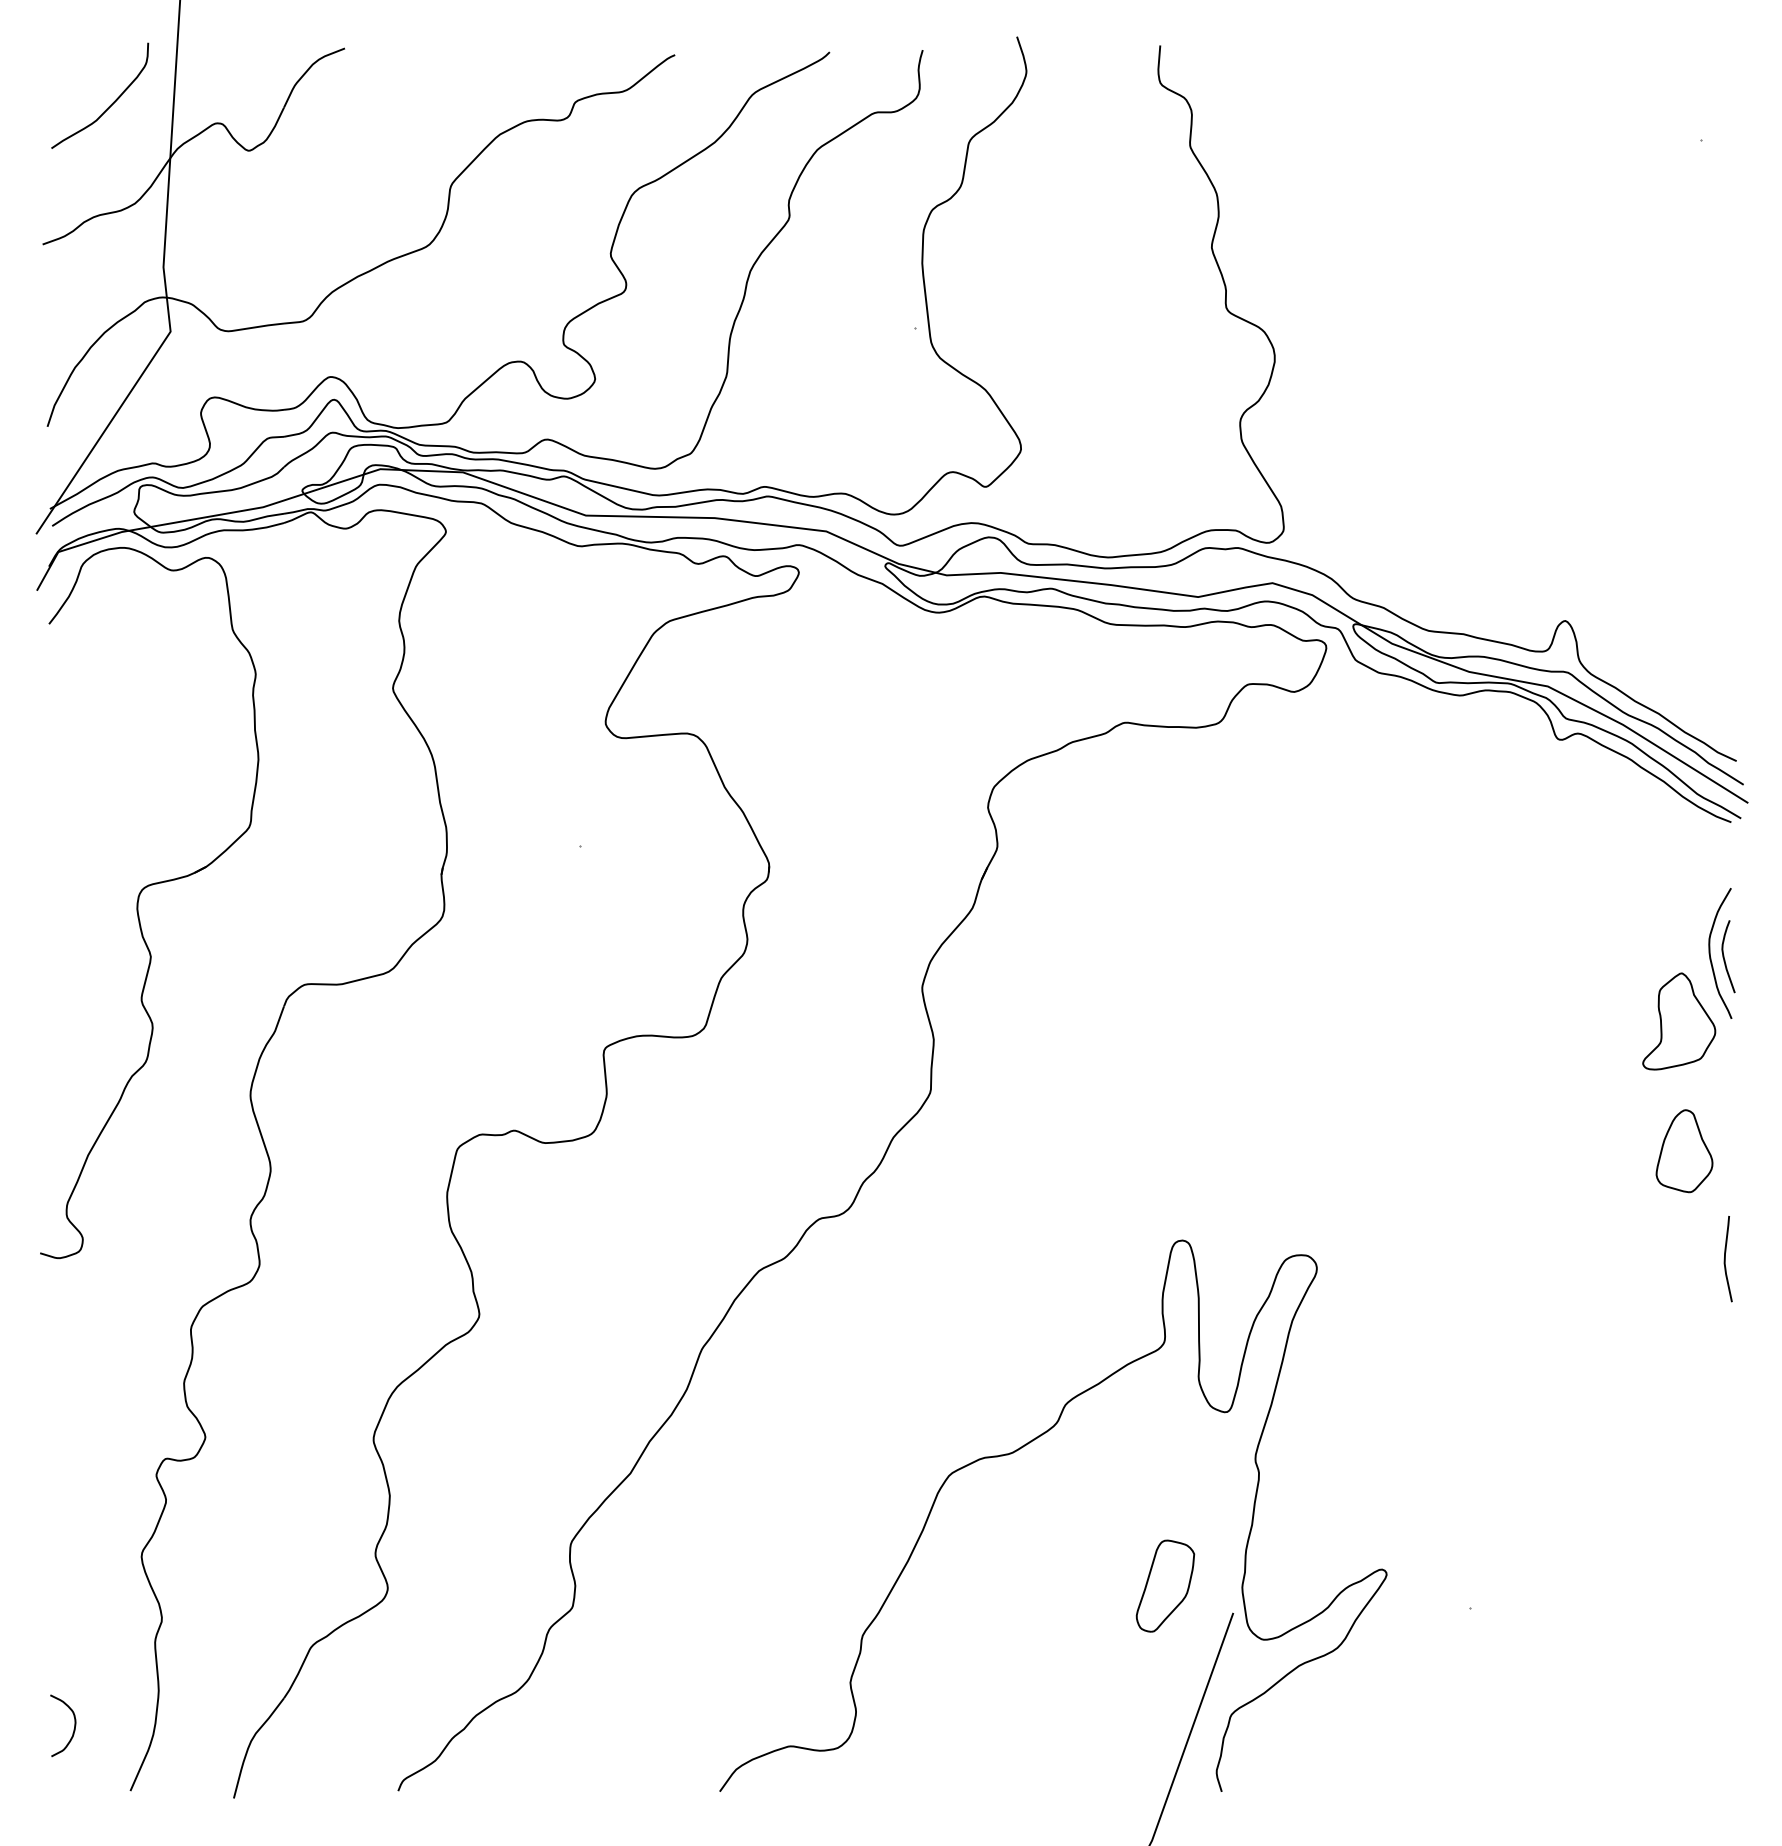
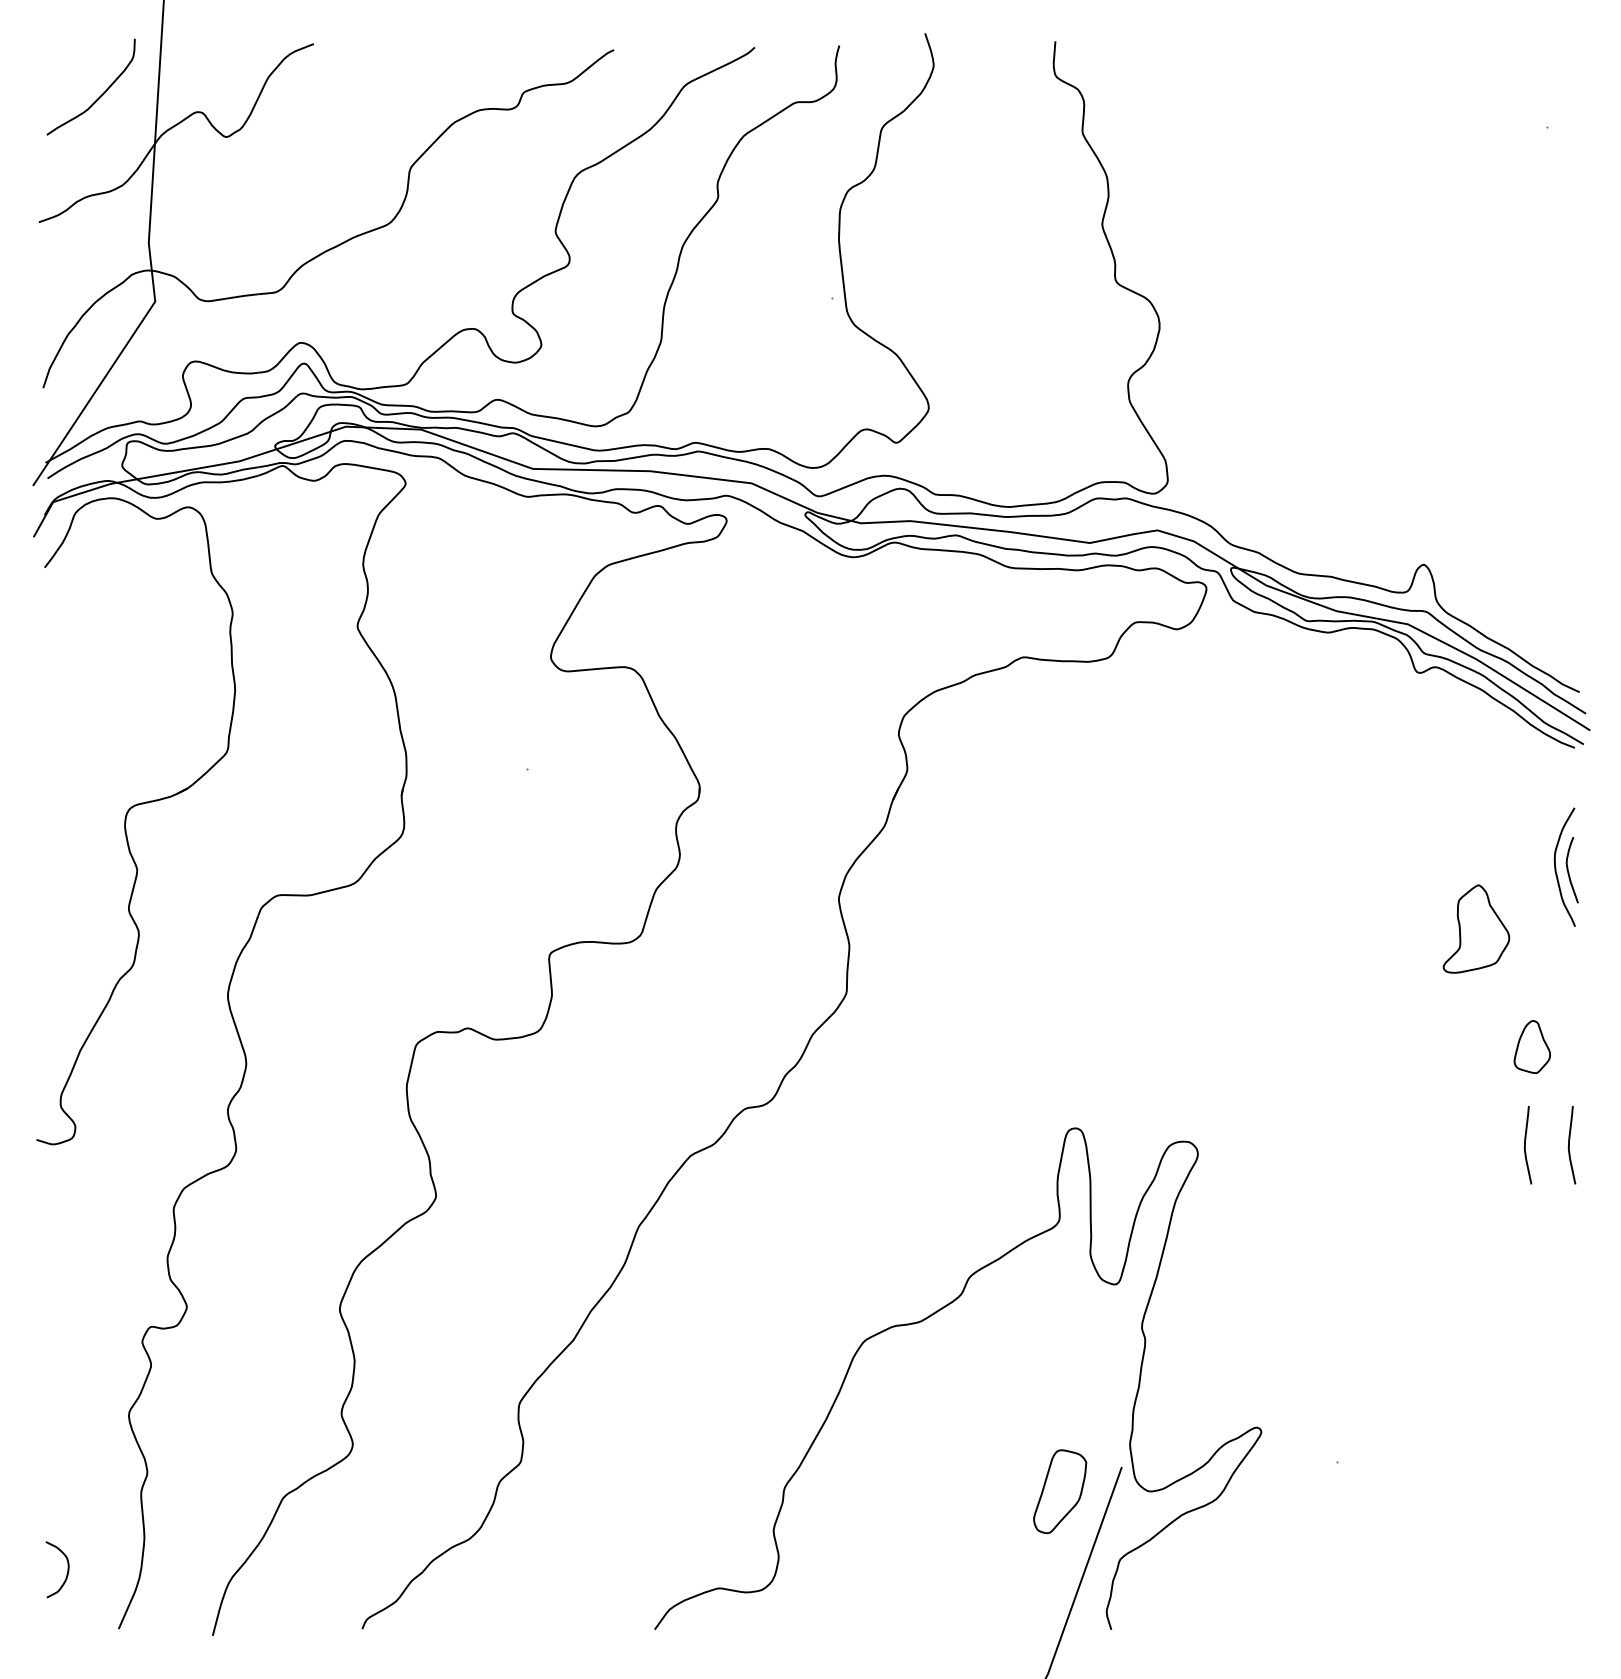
part: (1679, 1020) -> (1476, 928), moved
part: (1684, 1150) -> (1532, 1046), size x0.7
curve: (1677, 1259) -> (1525, 1145), added
part: (1165, 1585) -> (1060, 1491), moved

